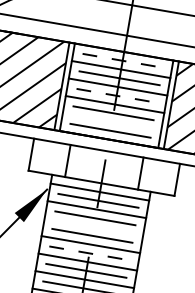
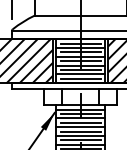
line: (124, 60) -> (81, 43), dashed -> solid
line: (118, 96) -> (81, 61), dashed -> solid
line: (111, 122) -> (80, 74), added
line: (93, 227) -> (80, 127), added
line: (90, 253) -> (81, 140), dashed -> solid

